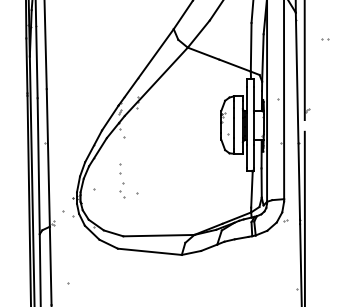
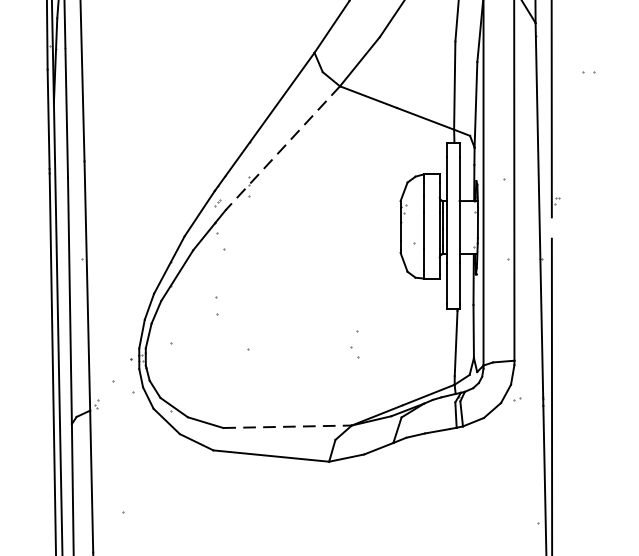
line: (156, 81) -> (283, 147), solid -> dashed
part: (122, 190) -> (355, 345), moved
line: (159, 235) -> (288, 426), solid -> dashed

